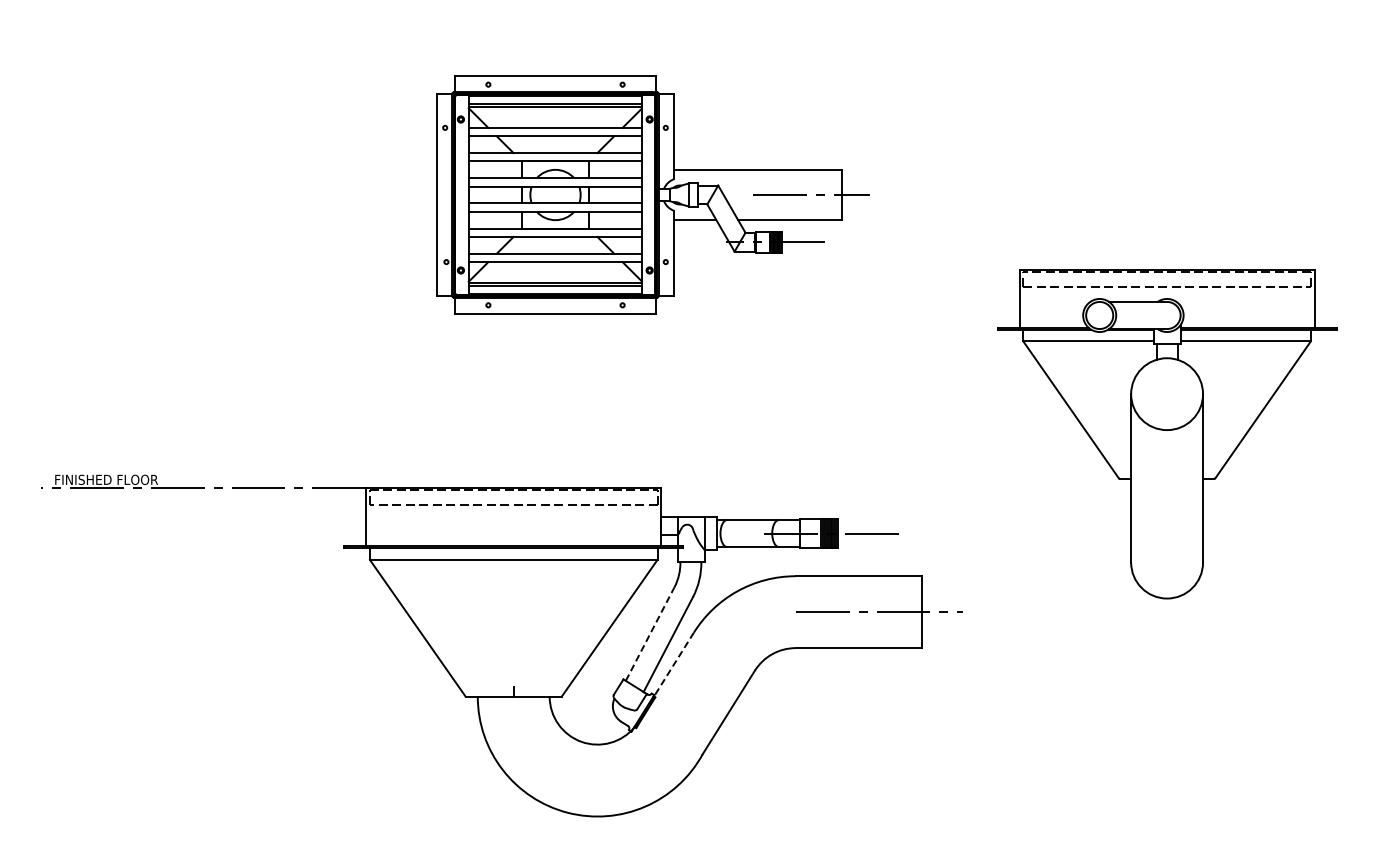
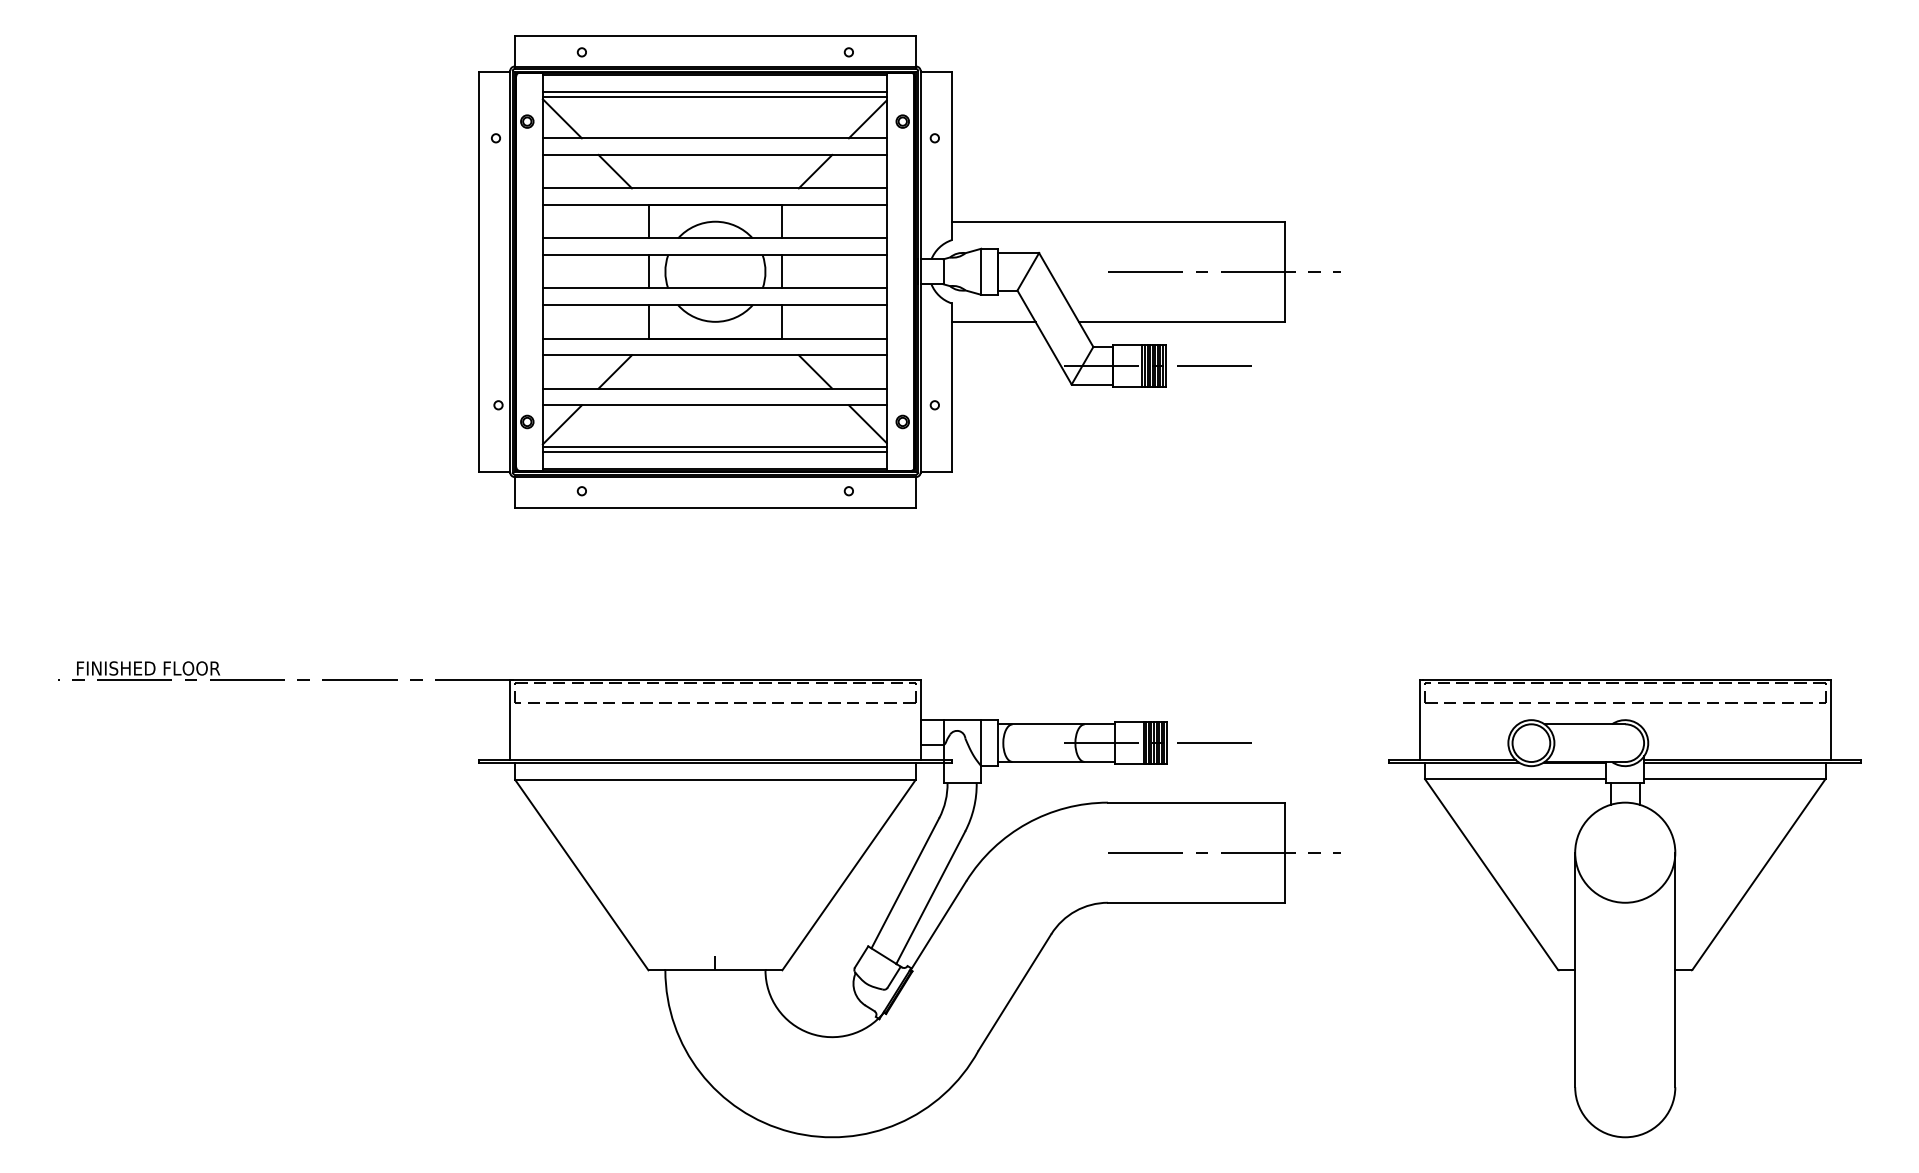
part: (652, 194) -> (908, 271), size x1.43
part: (1167, 434) -> (1625, 908), moved
line: (650, 634) -> (905, 883), dashed -> solid
line: (673, 664) -> (937, 925), dashed -> solid

